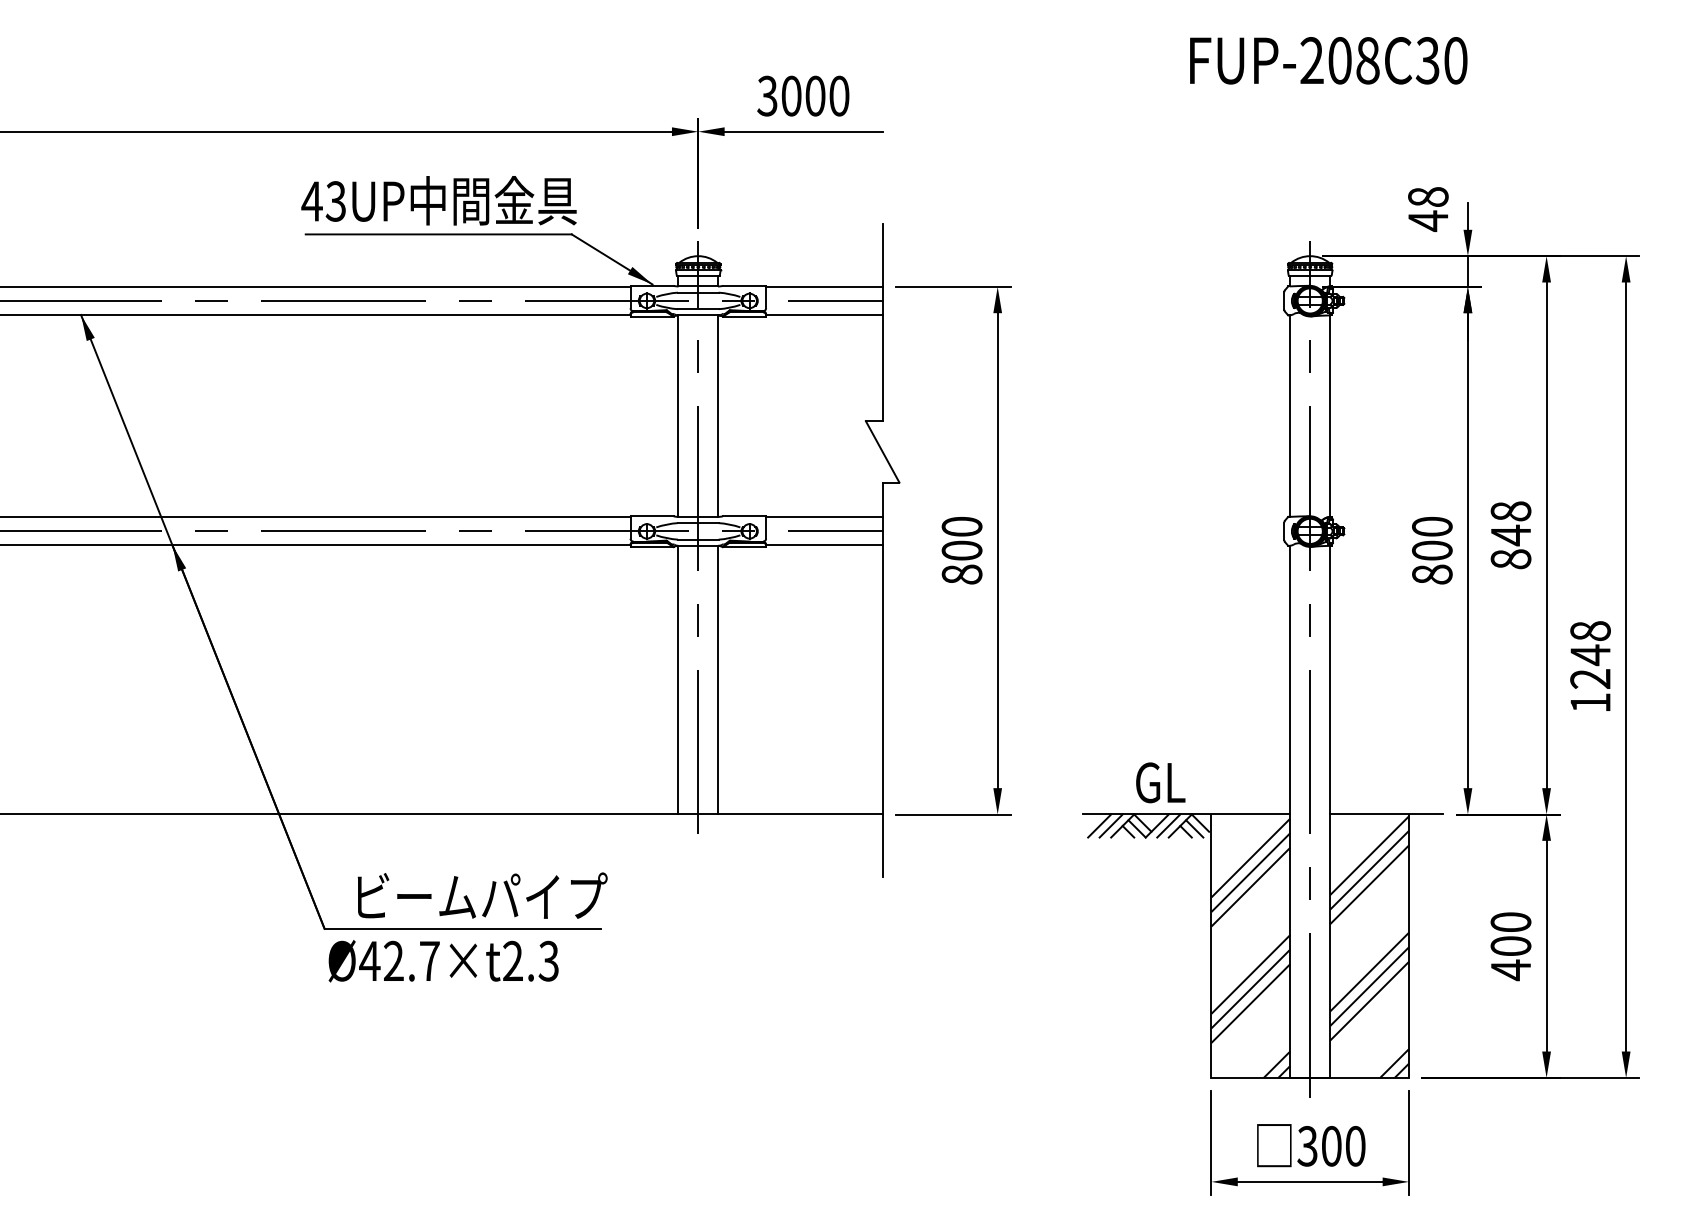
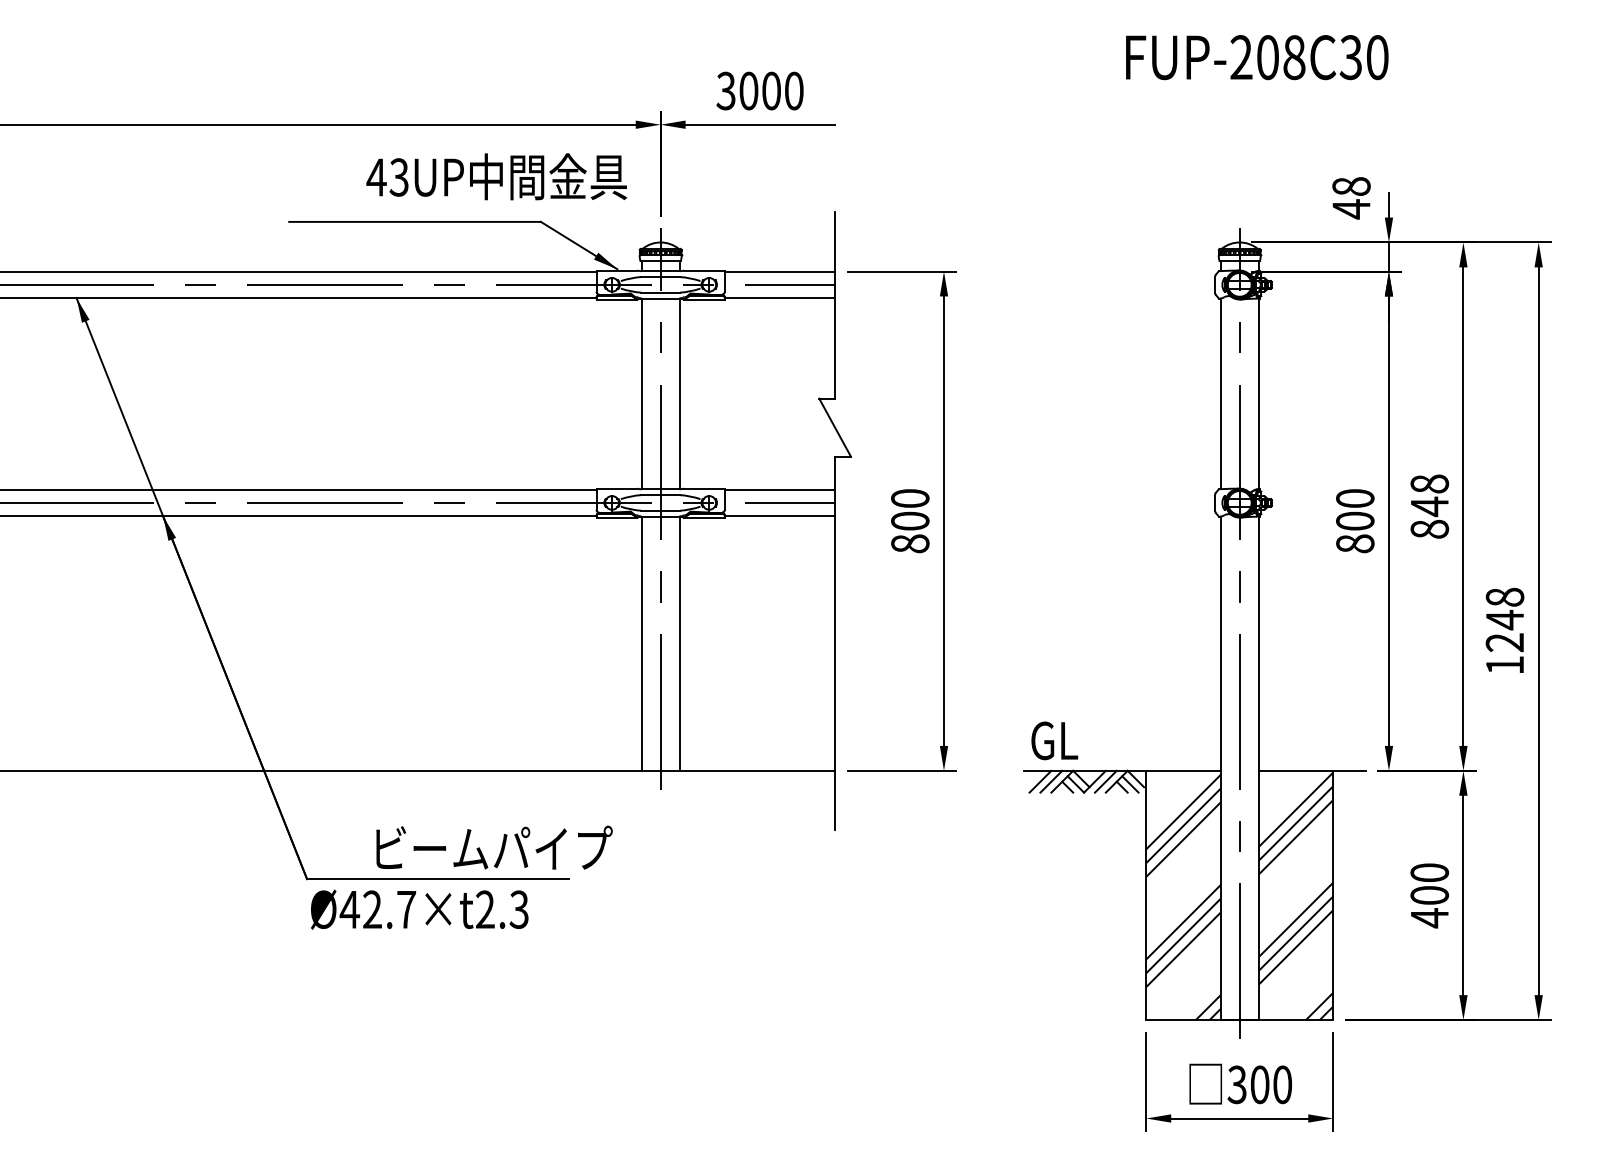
text: (438, 200) -> (496, 176), moved
text: (1160, 782) -> (1054, 740), moved
text: (482, 895) -> (494, 847), moved

